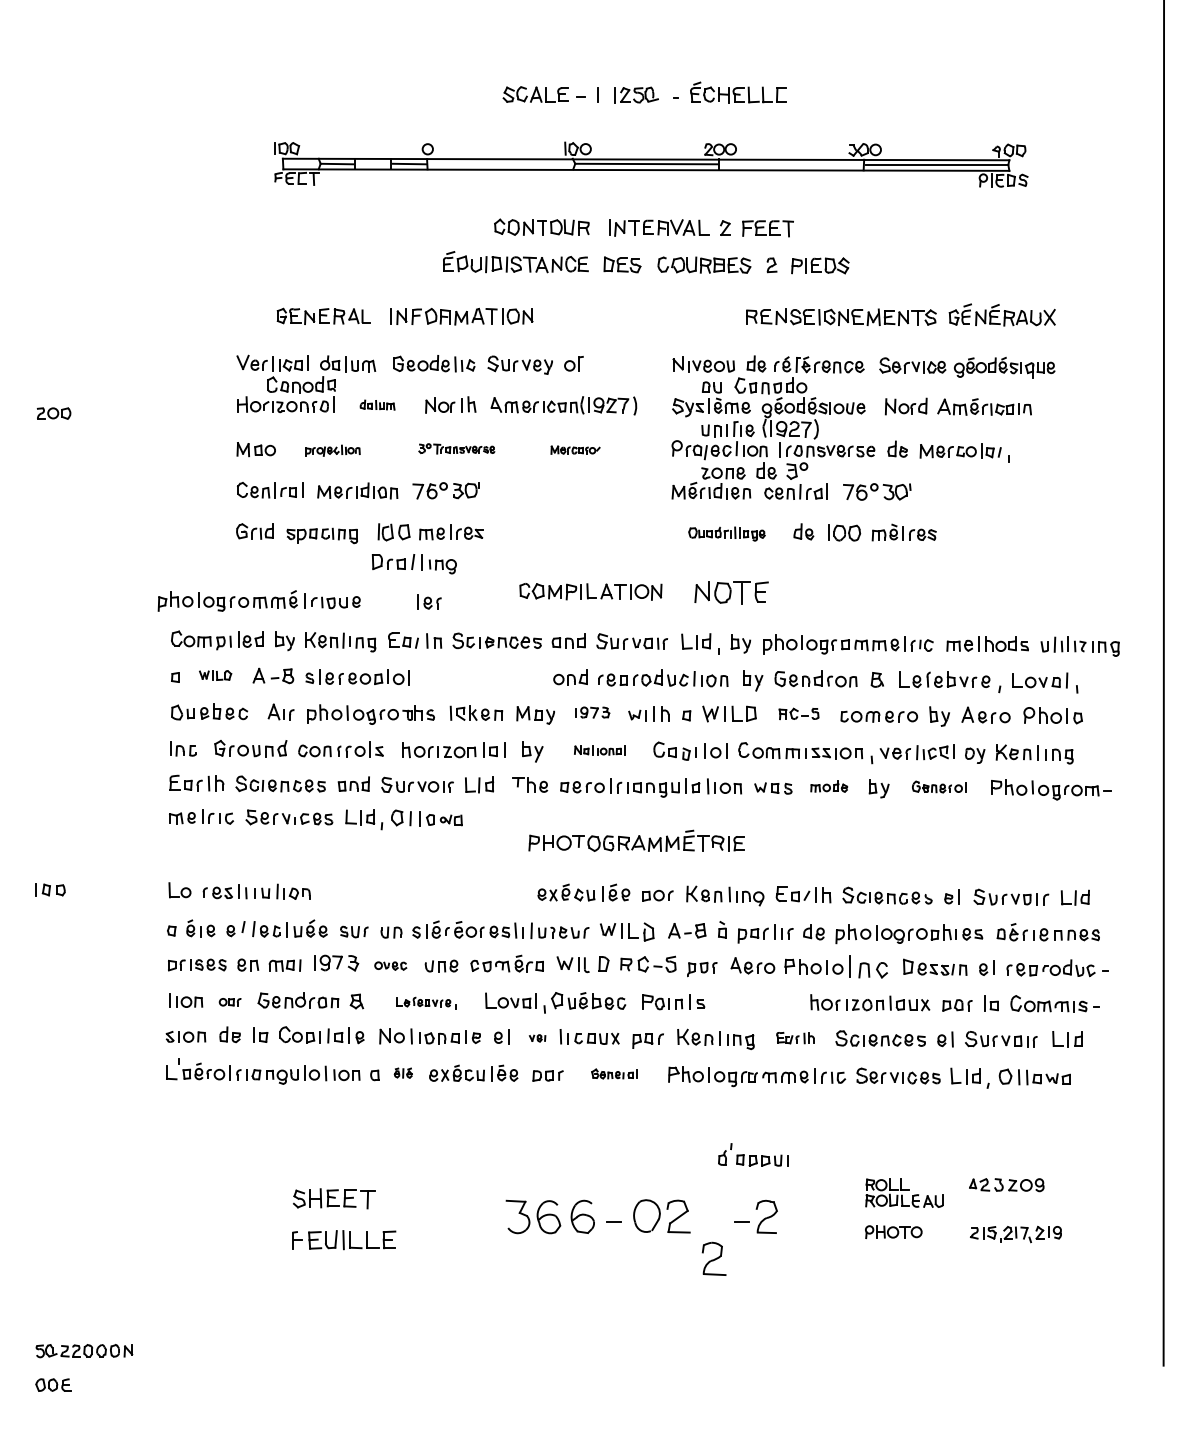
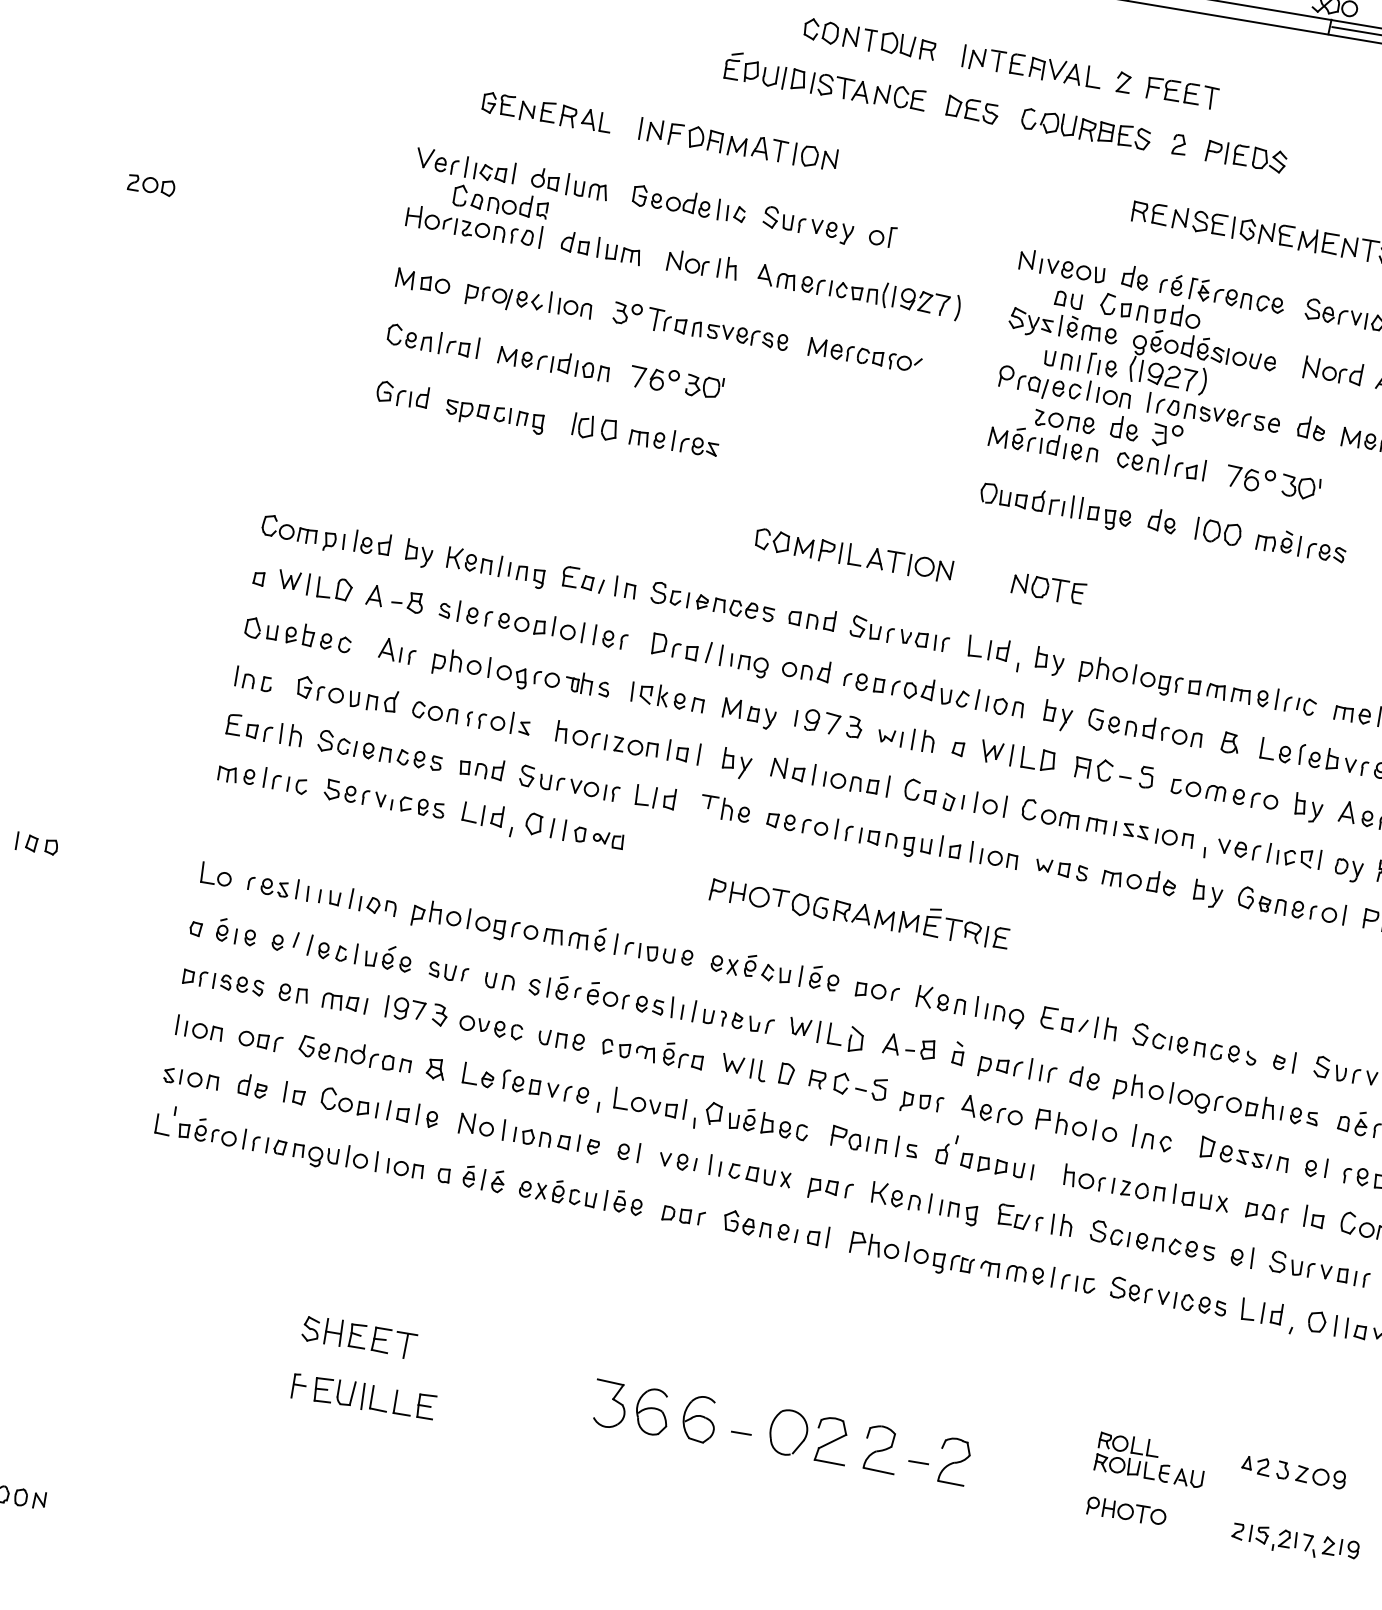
part: (377, 404) -> (601, 247), size x1.67
part: (456, 448) -> (700, 326), size x1.67
part: (332, 450) -> (528, 300), size x1.67
part: (575, 450) -> (865, 356), size x1.67
part: (726, 533) -> (1055, 505), size x1.43
part: (413, 564) -> (708, 656), moved
part: (731, 592) -> (1048, 588), size x0.71
part: (258, 600) -> (551, 933), moved
part: (429, 601) -> (610, 637), moved
part: (215, 675) -> (315, 585), size x1.67
part: (592, 712) -> (828, 722), size x1.43
part: (798, 713) -> (1113, 771), size x1.43
part: (599, 750) -> (829, 777), size x1.67
part: (828, 786) -> (1138, 879), size x1.43
part: (939, 786) -> (1292, 904), size x1.43
part: (390, 965) -> (490, 1026), size x1.43
part: (868, 966) -> (1152, 1137), size x0.71
part: (230, 1002) -> (260, 1041), size x1.43
part: (425, 1003) -> (530, 1087), size x1.67
part: (795, 1037) -> (1035, 1219), size x1.43
part: (537, 1038) -> (677, 1161), size x1.67
part: (403, 1072) -> (484, 1178), size x1.67
part: (614, 1073) -> (776, 1227), size x1.67
part: (753, 1154) -> (985, 1155), moved
part: (713, 1258) -> (880, 1448), moved

